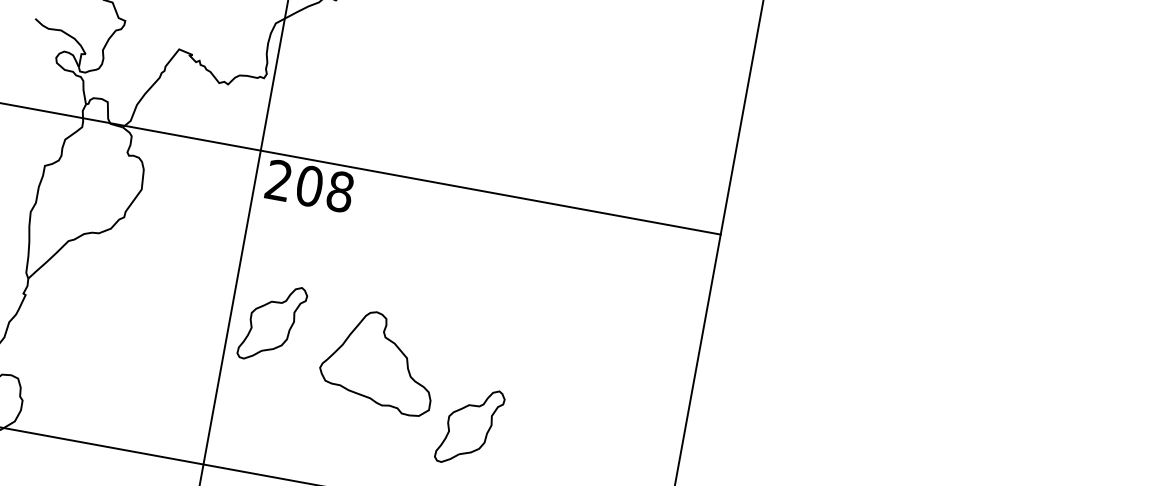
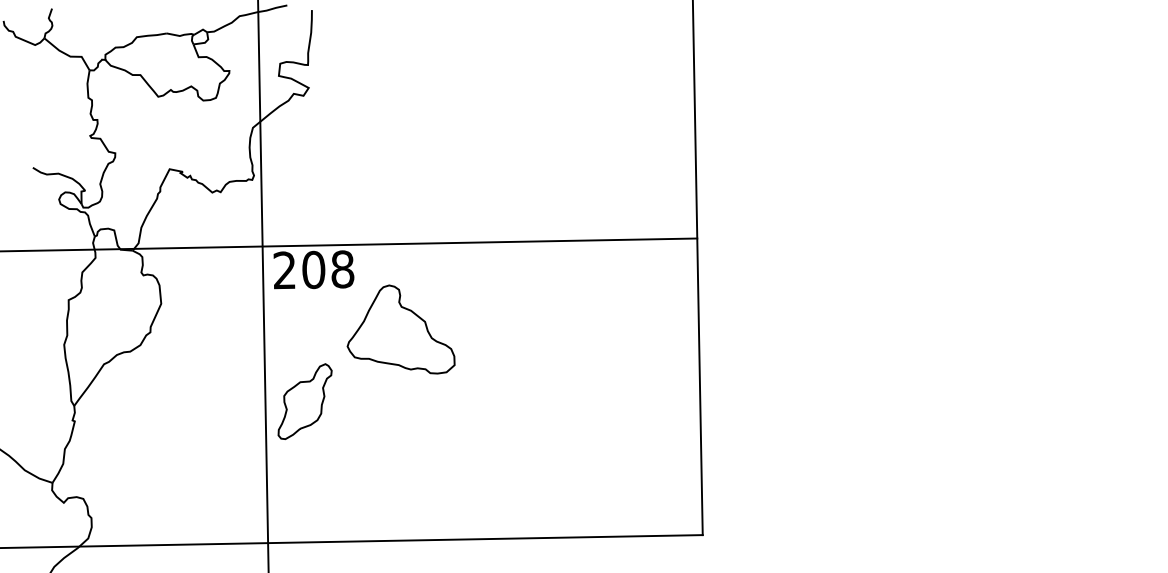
part: (379, 361) -> (400, 329), moved
part: (469, 426) -> (503, 459), removed

